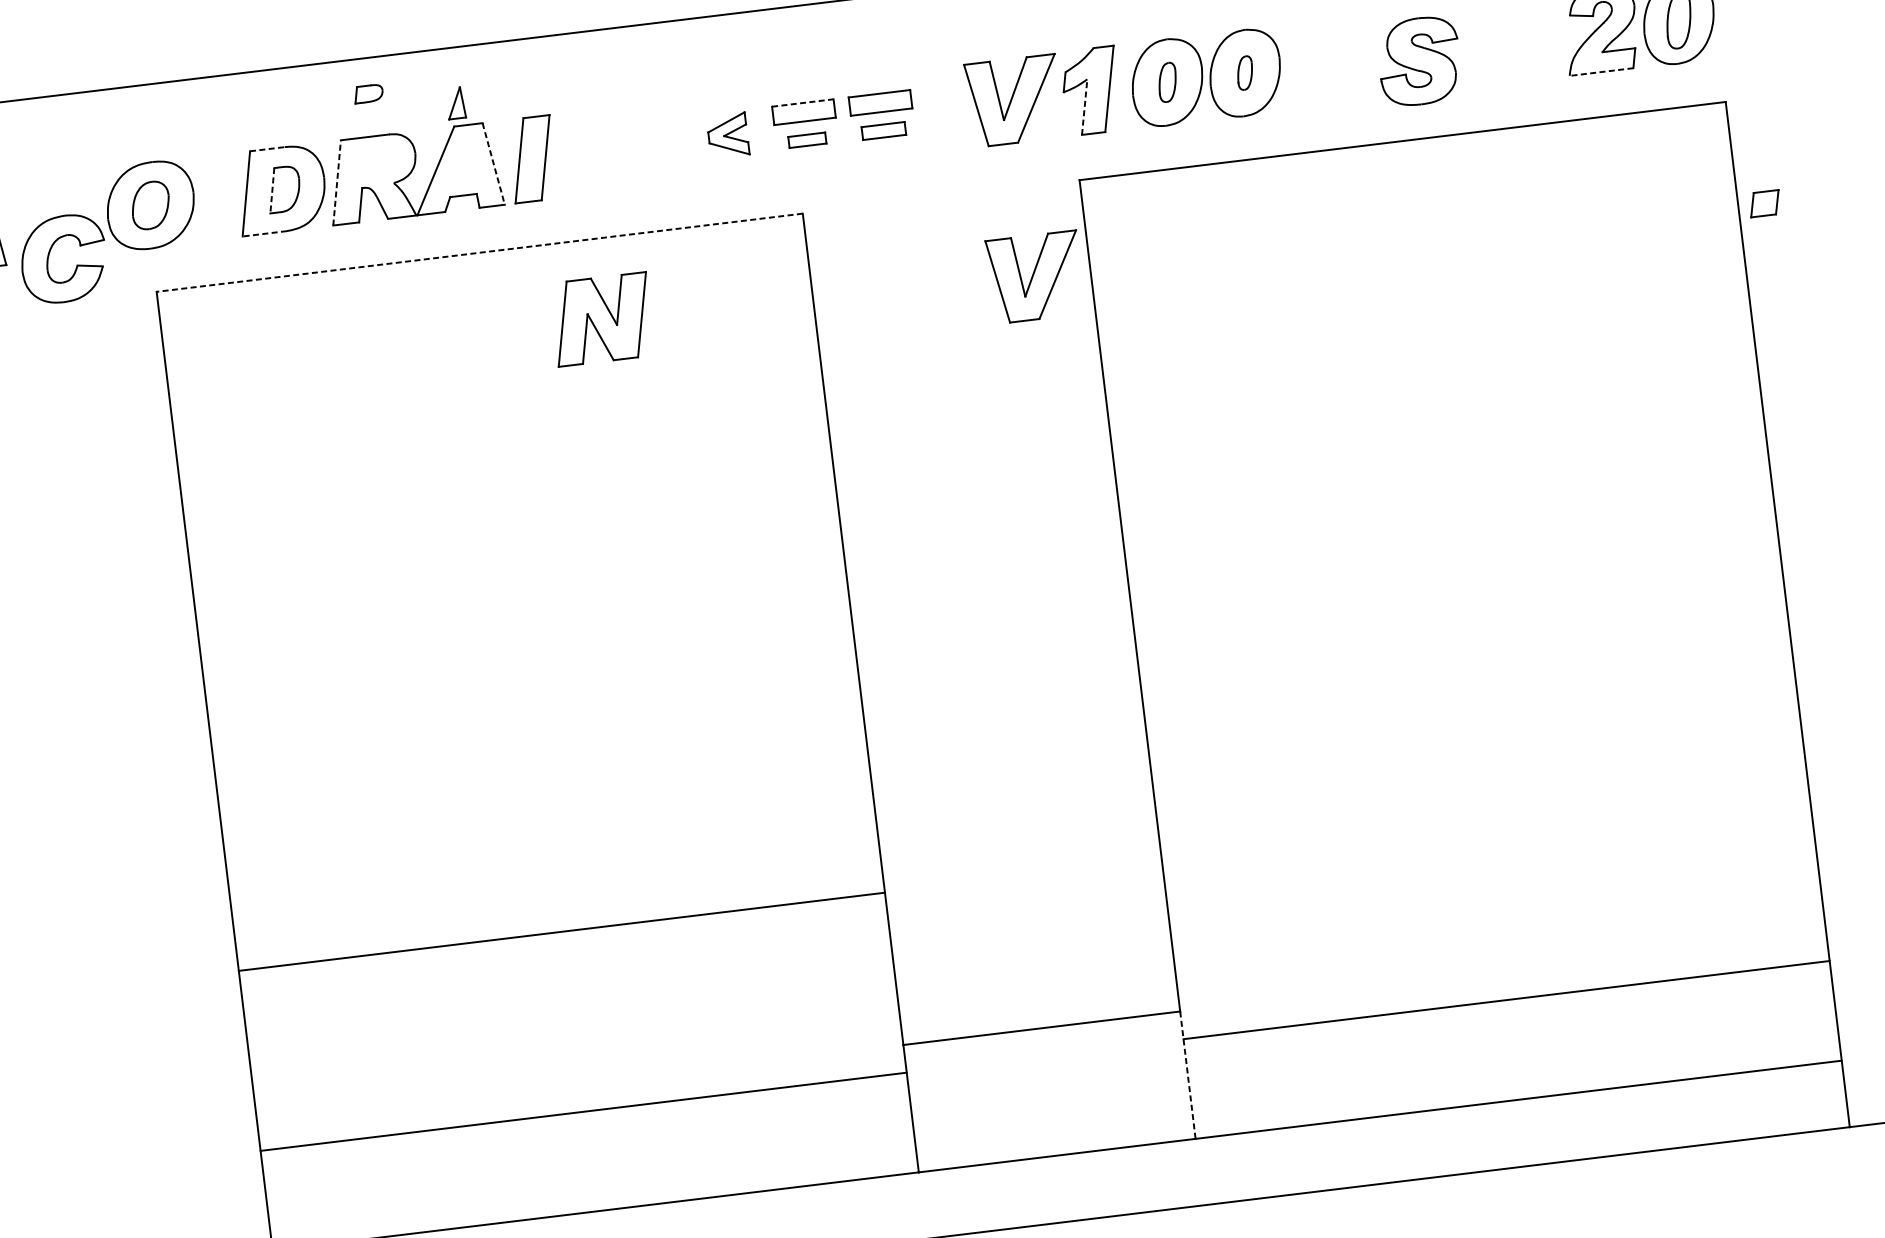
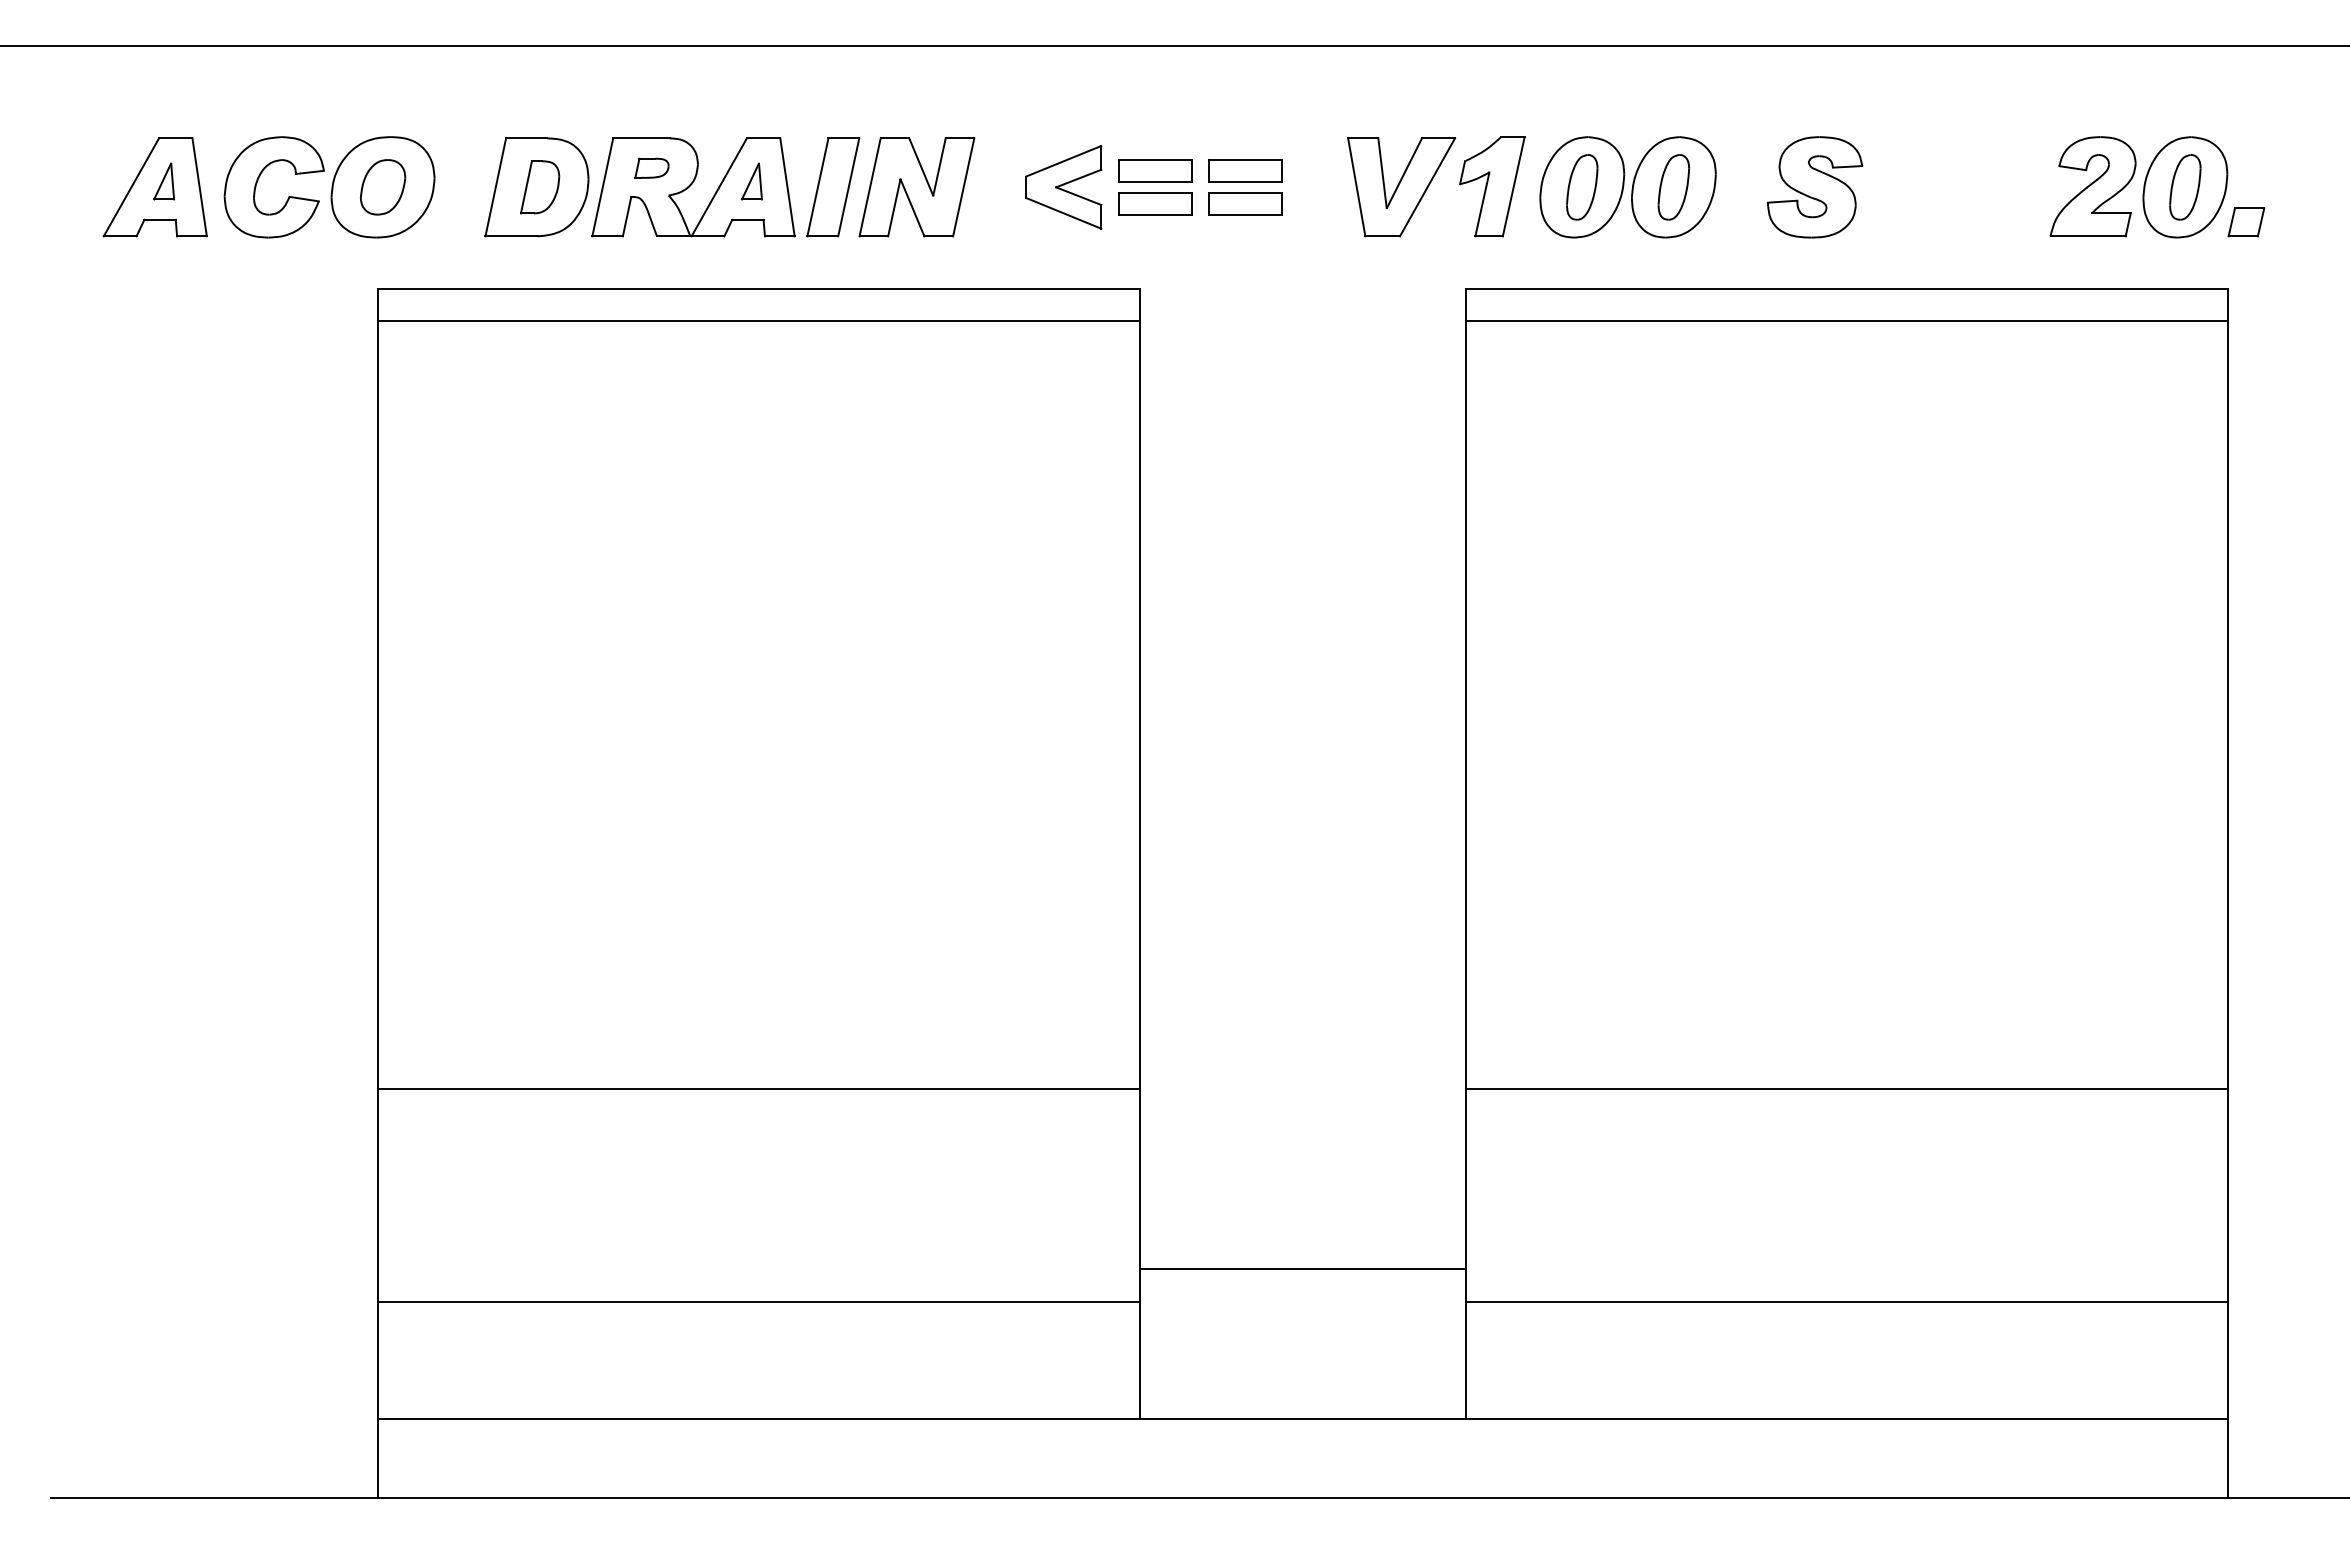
part: (1419, 61) -> (1815, 187), moved
line: (1601, 72) -> (2088, 236), dashed -> solid
part: (1244, 73) -> (1673, 187), size x1.67
part: (1167, 82) -> (1582, 187), size x1.43
part: (368, 93) -> (651, 167), moved
part: (455, 103) -> (751, 181), moved
line: (802, 103) -> (1155, 160), dashed -> solid
line: (1084, 107) -> (1482, 204), dashed -> solid
part: (883, 130) -> (1245, 203), size x1.43
part: (727, 135) -> (1063, 187), size x1.67
part: (807, 139) -> (1155, 203), size x1.67
line: (267, 149) -> (526, 138), dashed -> solid
line: (493, 164) -> (787, 187), dashed -> solid
line: (1406, 168) -> (1847, 321), added
line: (336, 182) -> (602, 186), dashed -> solid
line: (272, 190) -> (526, 187), dashed -> solid
part: (1764, 203) -> (2246, 222), moved
line: (264, 233) -> (511, 236), dashed -> solid
line: (479, 252) -> (758, 288), dashed -> solid
part: (49, 257) -> (257, 183), moved
part: (1035, 277) -> (1401, 395), removed
line: (482, 280) -> (758, 321), added
part: (602, 319) -> (916, 187), moved
line: (1485, 820) -> (1847, 1089), added
line: (1188, 1075) -> (1466, 1344), dashed -> solid

